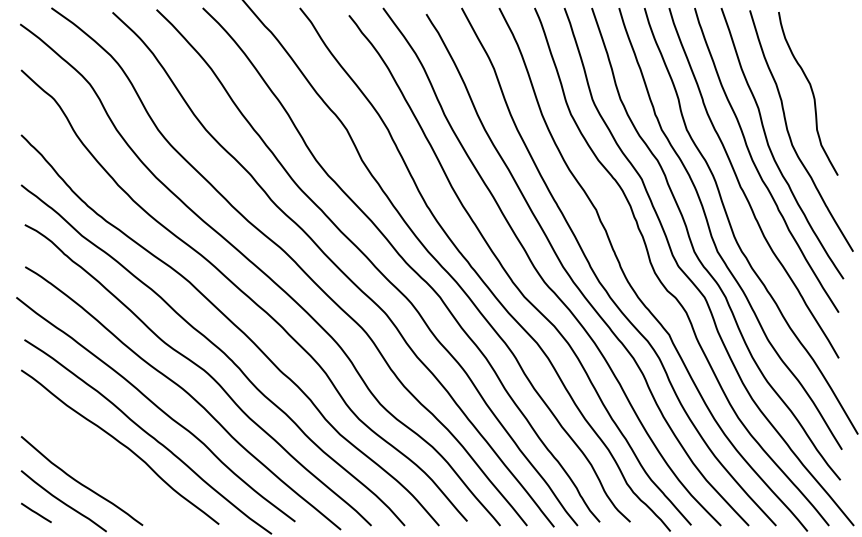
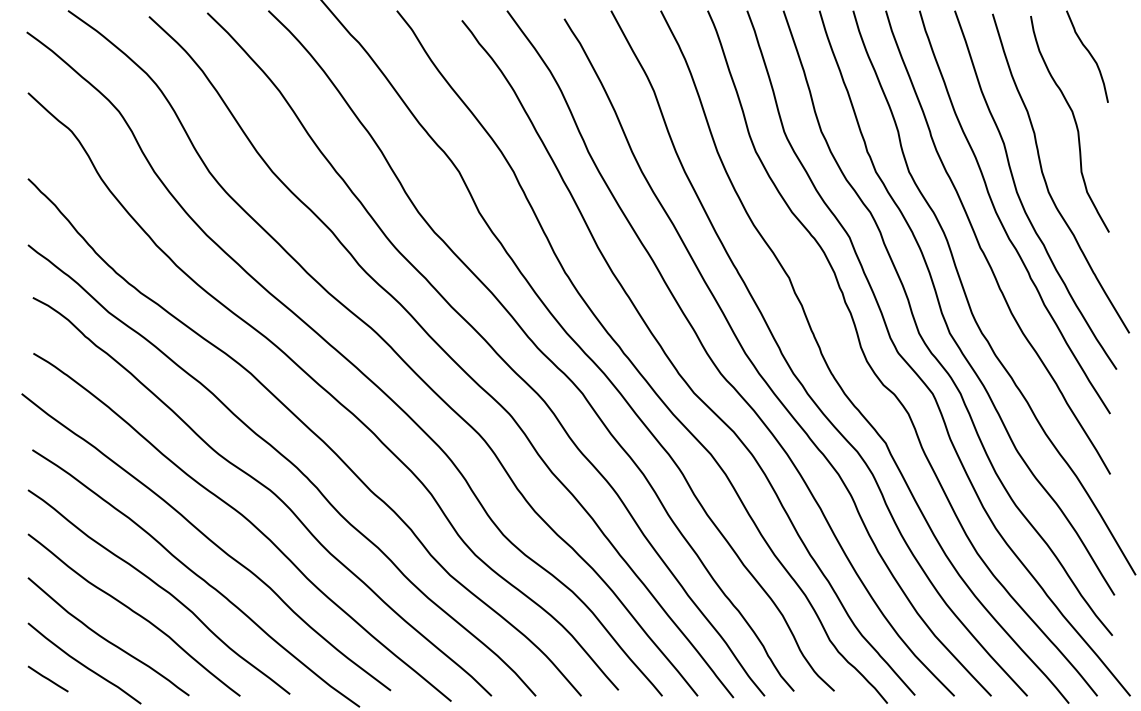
curve: (823, 41) -> (1089, 54), added
curve: (101, 463) -> (134, 613), added

